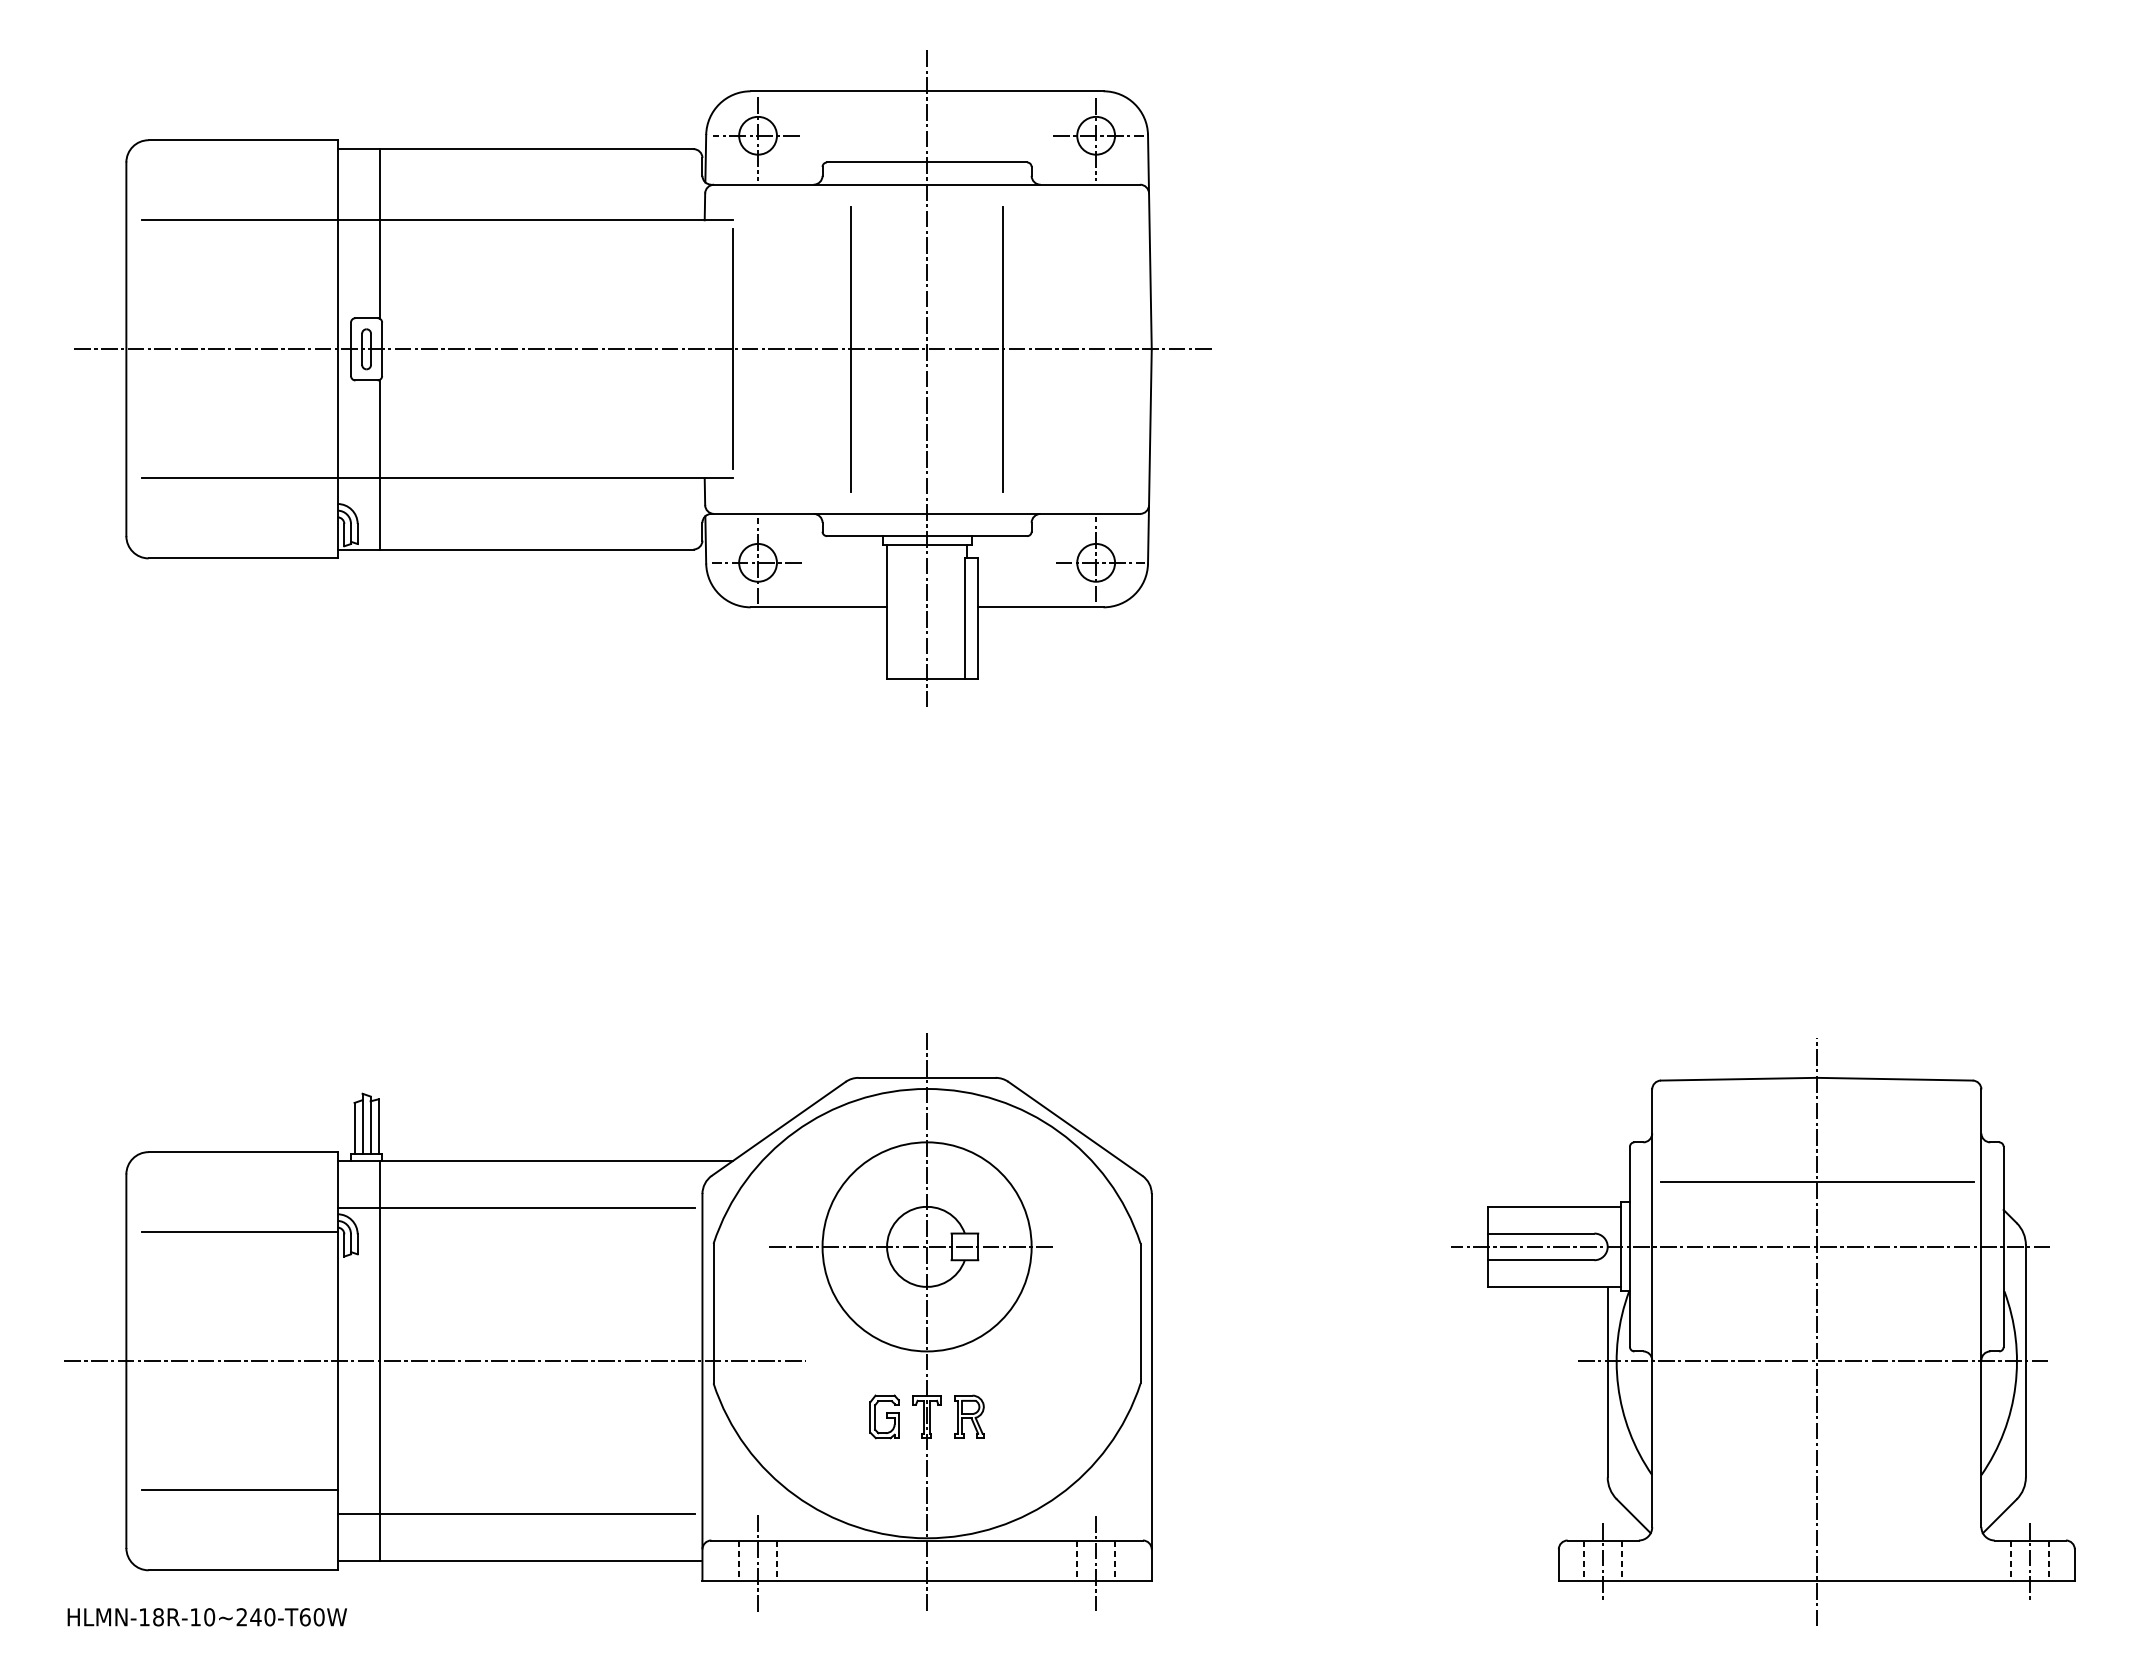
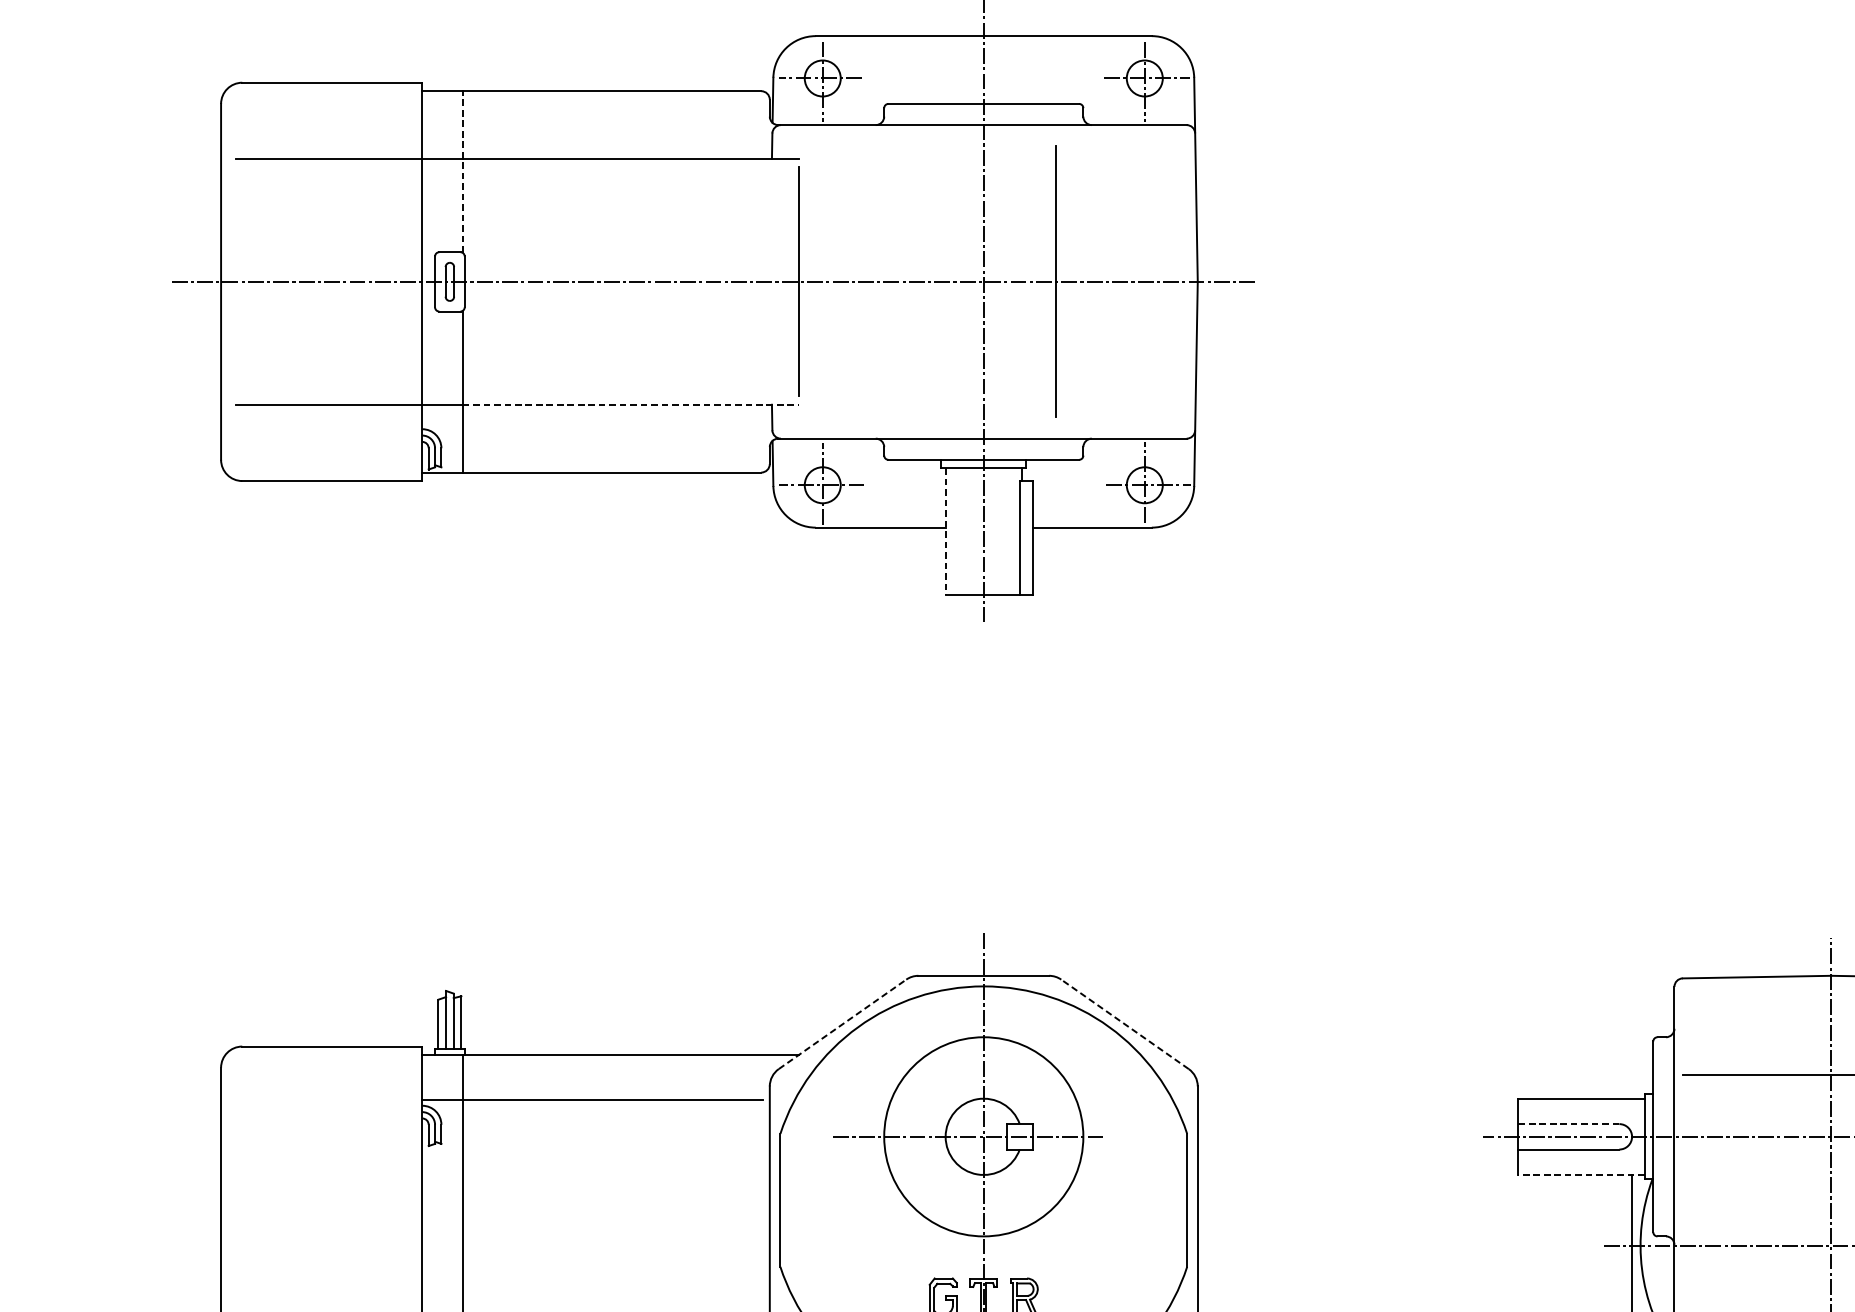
line: (379, 233) -> (462, 171), solid -> dashed
line: (851, 348) -> (911, 281), removed
line: (556, 478) -> (630, 404), solid -> dashed
line: (887, 611) -> (946, 531), solid -> dashed
line: (778, 1128) -> (842, 1024), solid -> dashed
line: (1075, 1128) -> (1125, 1024), solid -> dashed
line: (239, 1232) -> (328, 1123), removed
line: (1540, 1233) -> (1568, 1124), solid -> dashed
line: (1554, 1286) -> (1581, 1174), solid -> dashed
line: (435, 1361) -> (515, 1245), removed

